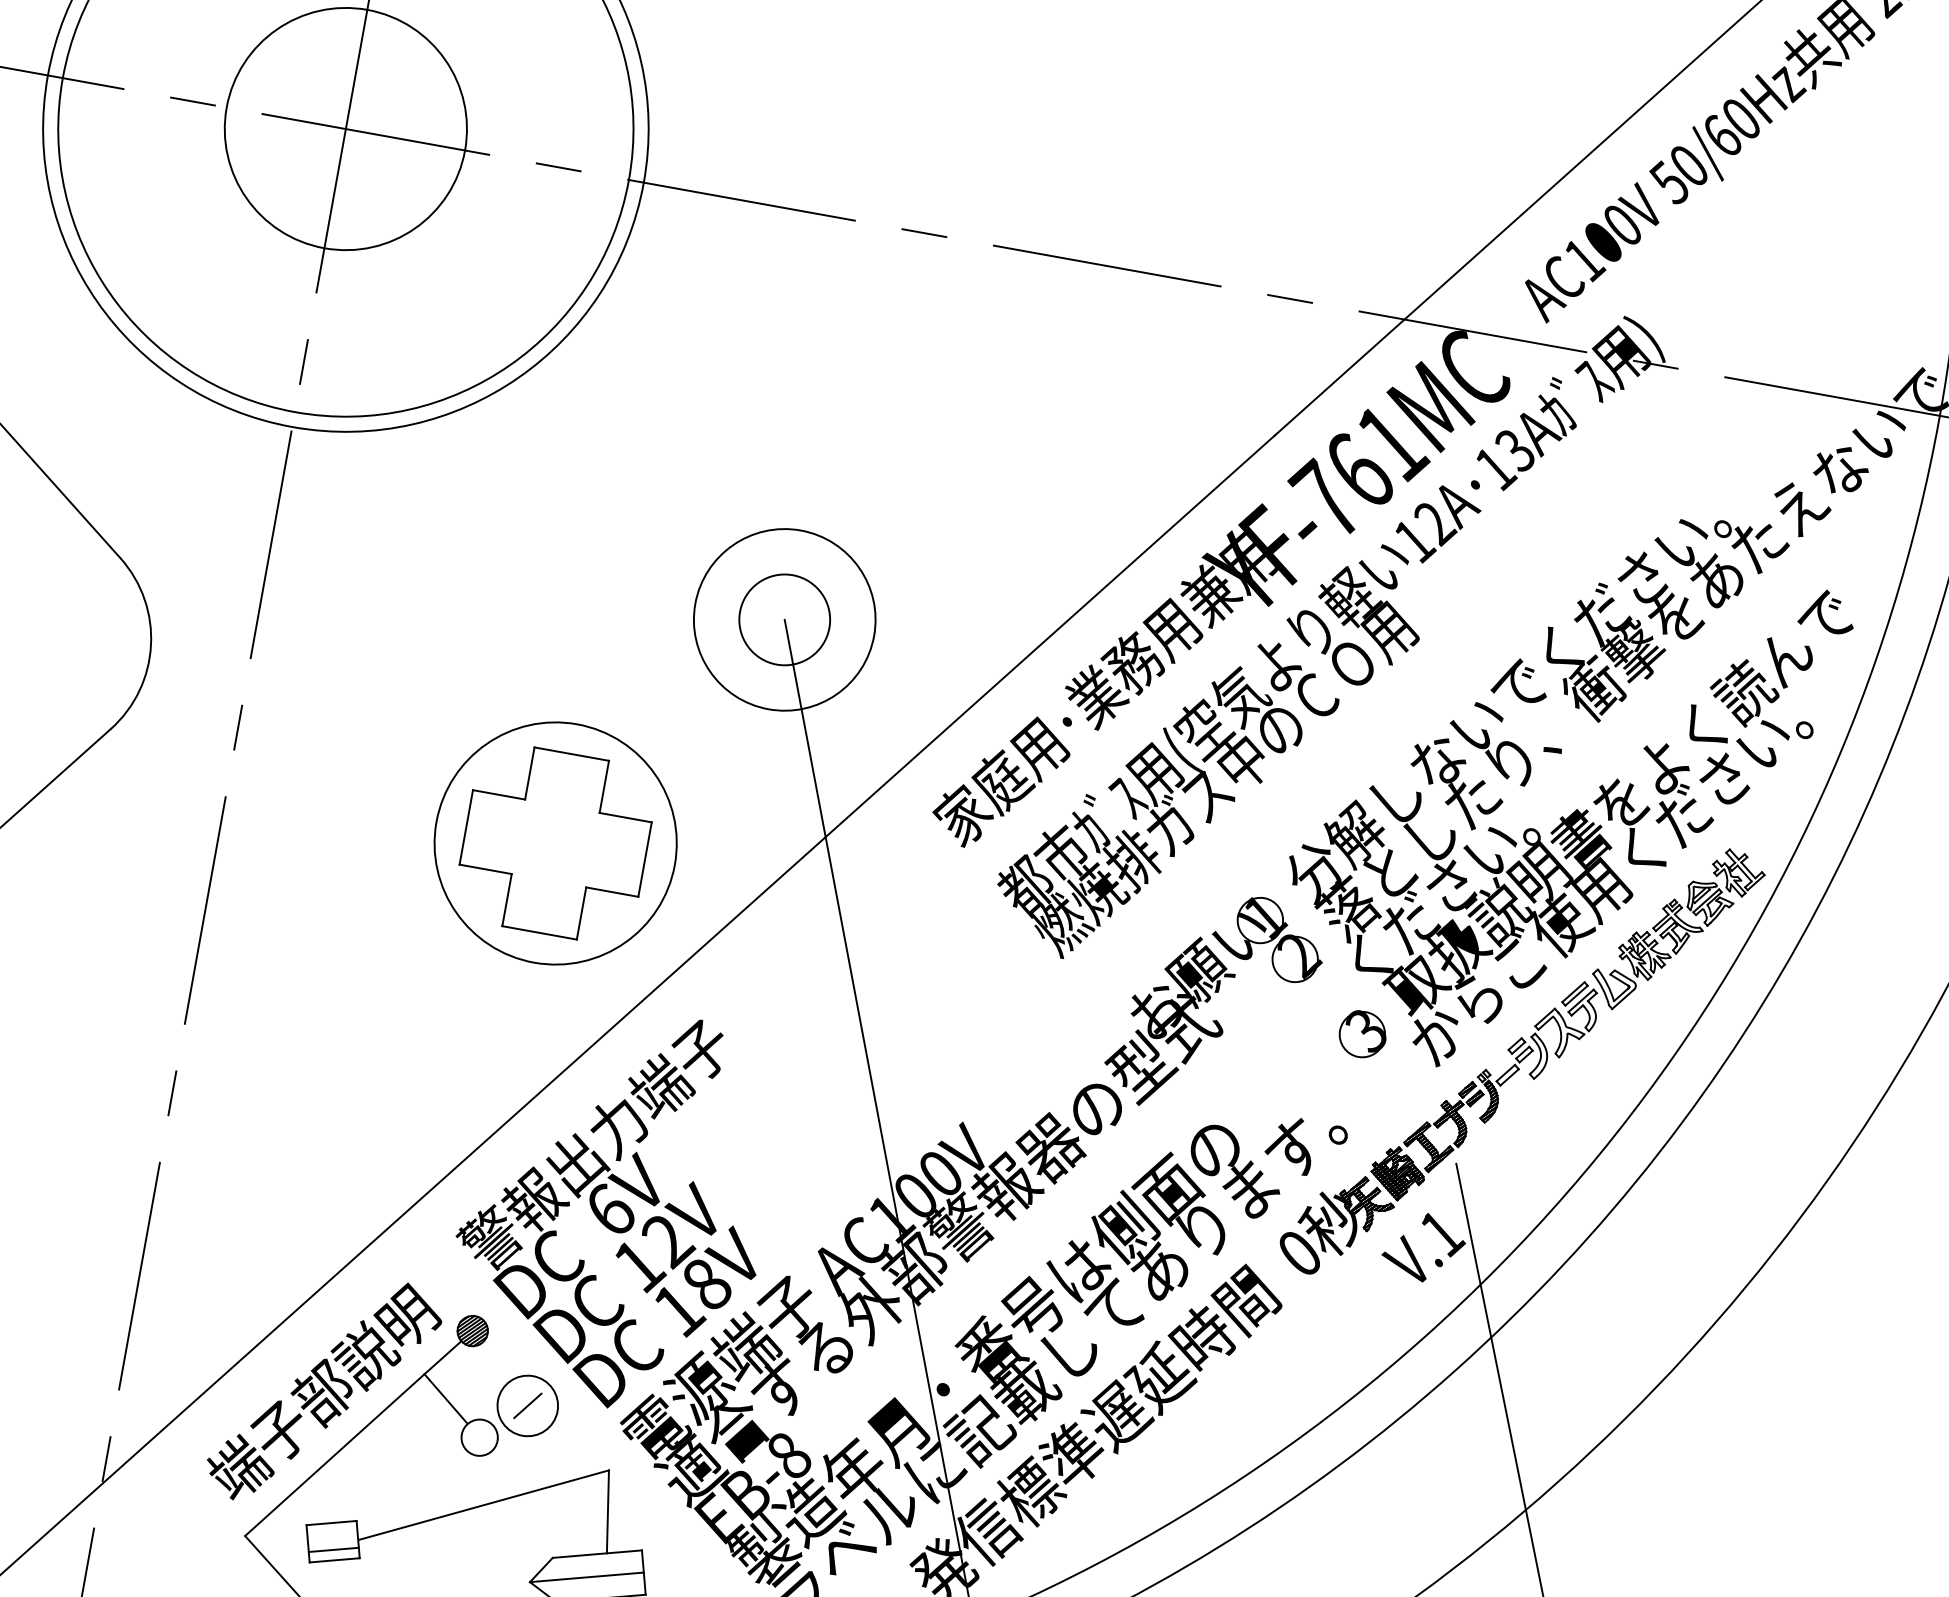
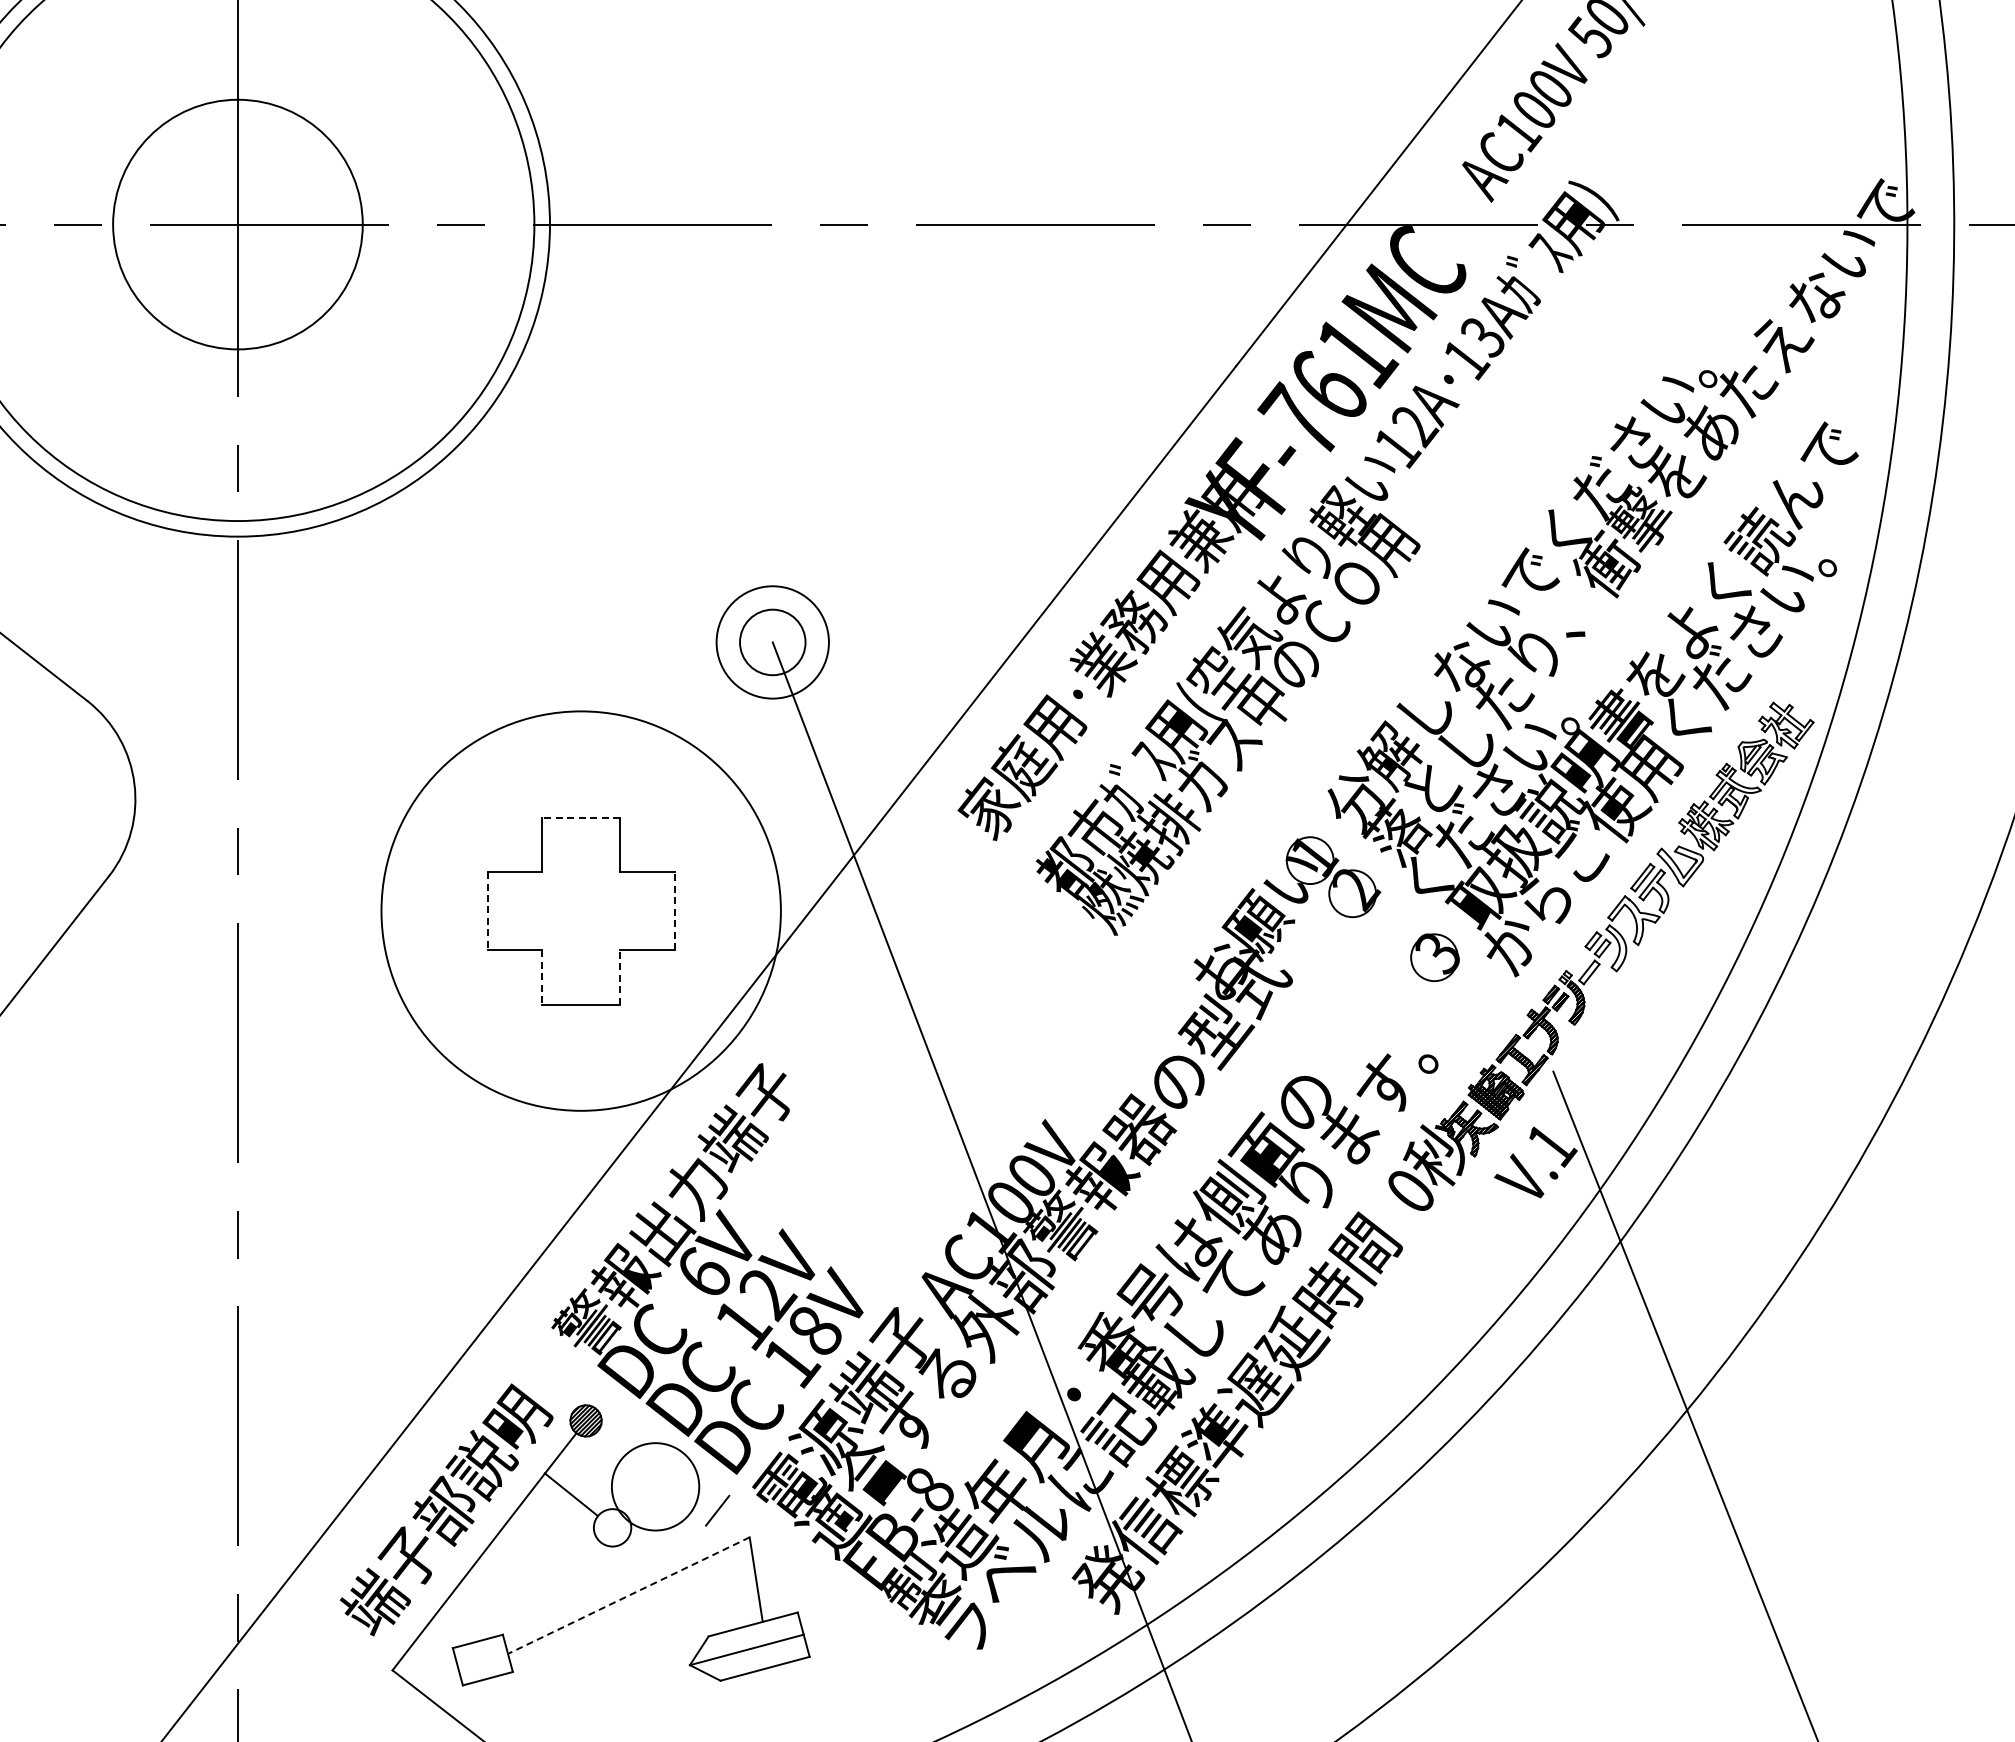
circle: (784, 619) -> (772, 642), size x0.6
circle: (784, 619) -> (772, 642), size x0.7
line: (571, 753) -> (580, 817), solid -> dashed
line: (466, 827) -> (487, 911), solid -> dashed
circle: (556, 842) -> (581, 910), size x1.6
line: (644, 858) -> (674, 910), solid -> dashed
line: (507, 900) -> (542, 977), solid -> dashed
line: (581, 912) -> (620, 976), solid -> dashed
circle: (527, 1405) -> (655, 1486), size x1.4
line: (527, 1405) -> (717, 1510), moved
line: (484, 1505) -> (629, 1595), solid -> dashed
line: (334, 1549) -> (485, 1667), removed

